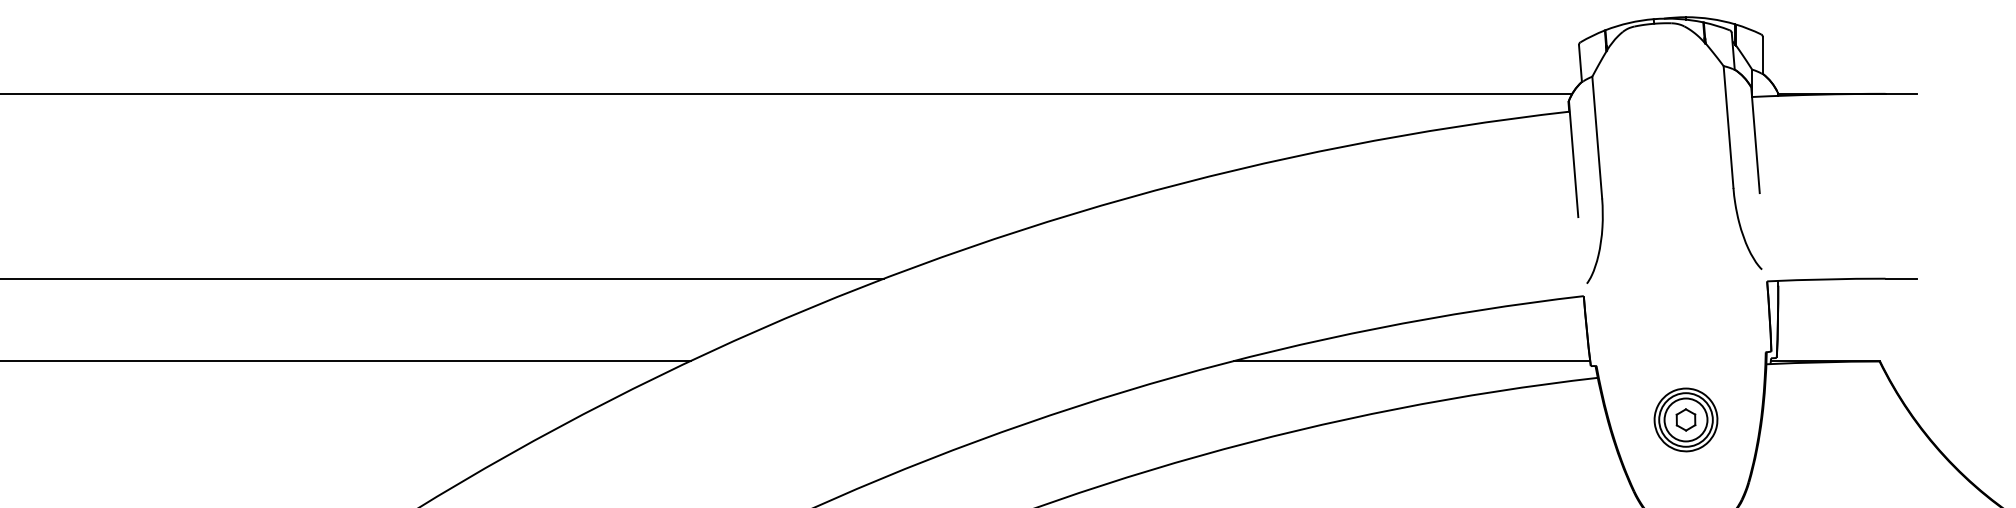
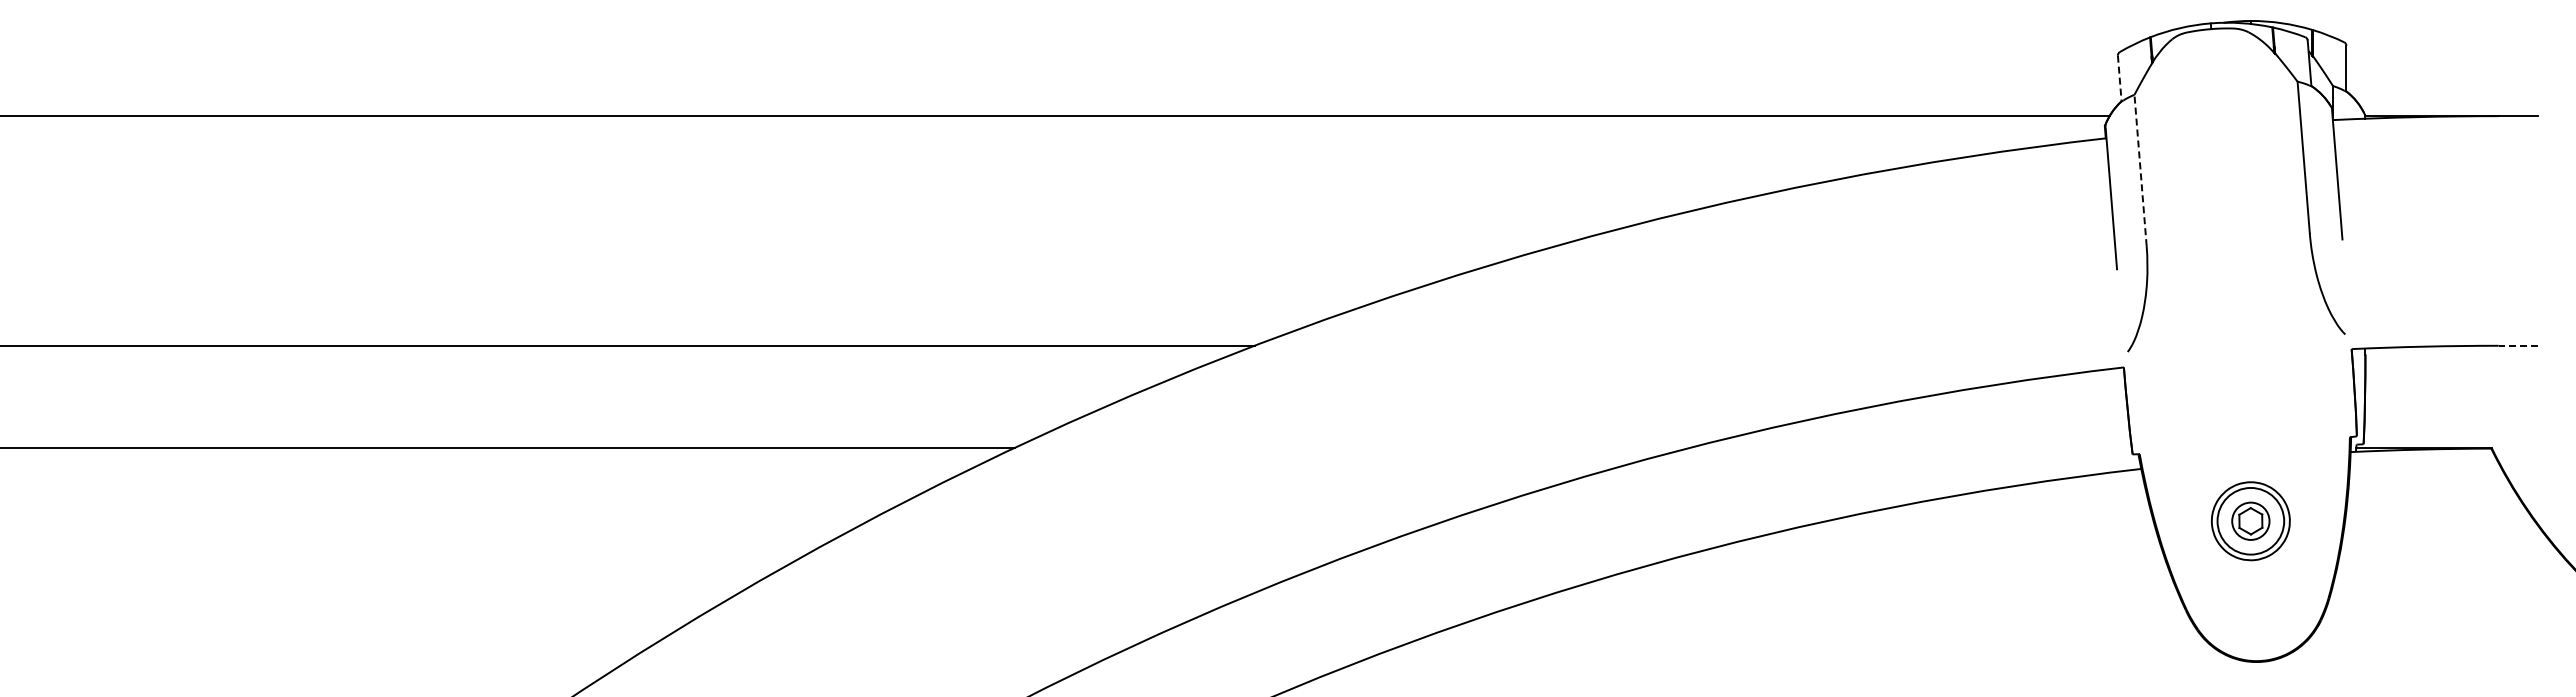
line: (1580, 63) -> (2119, 78), solid -> dashed
line: (1597, 137) -> (2140, 170), solid -> dashed
line: (1901, 278) -> (2518, 345), solid -> dashed
line: (1412, 360) -> (1910, 447), removed
circle: (1685, 419) -> (2250, 520), size x0.7

